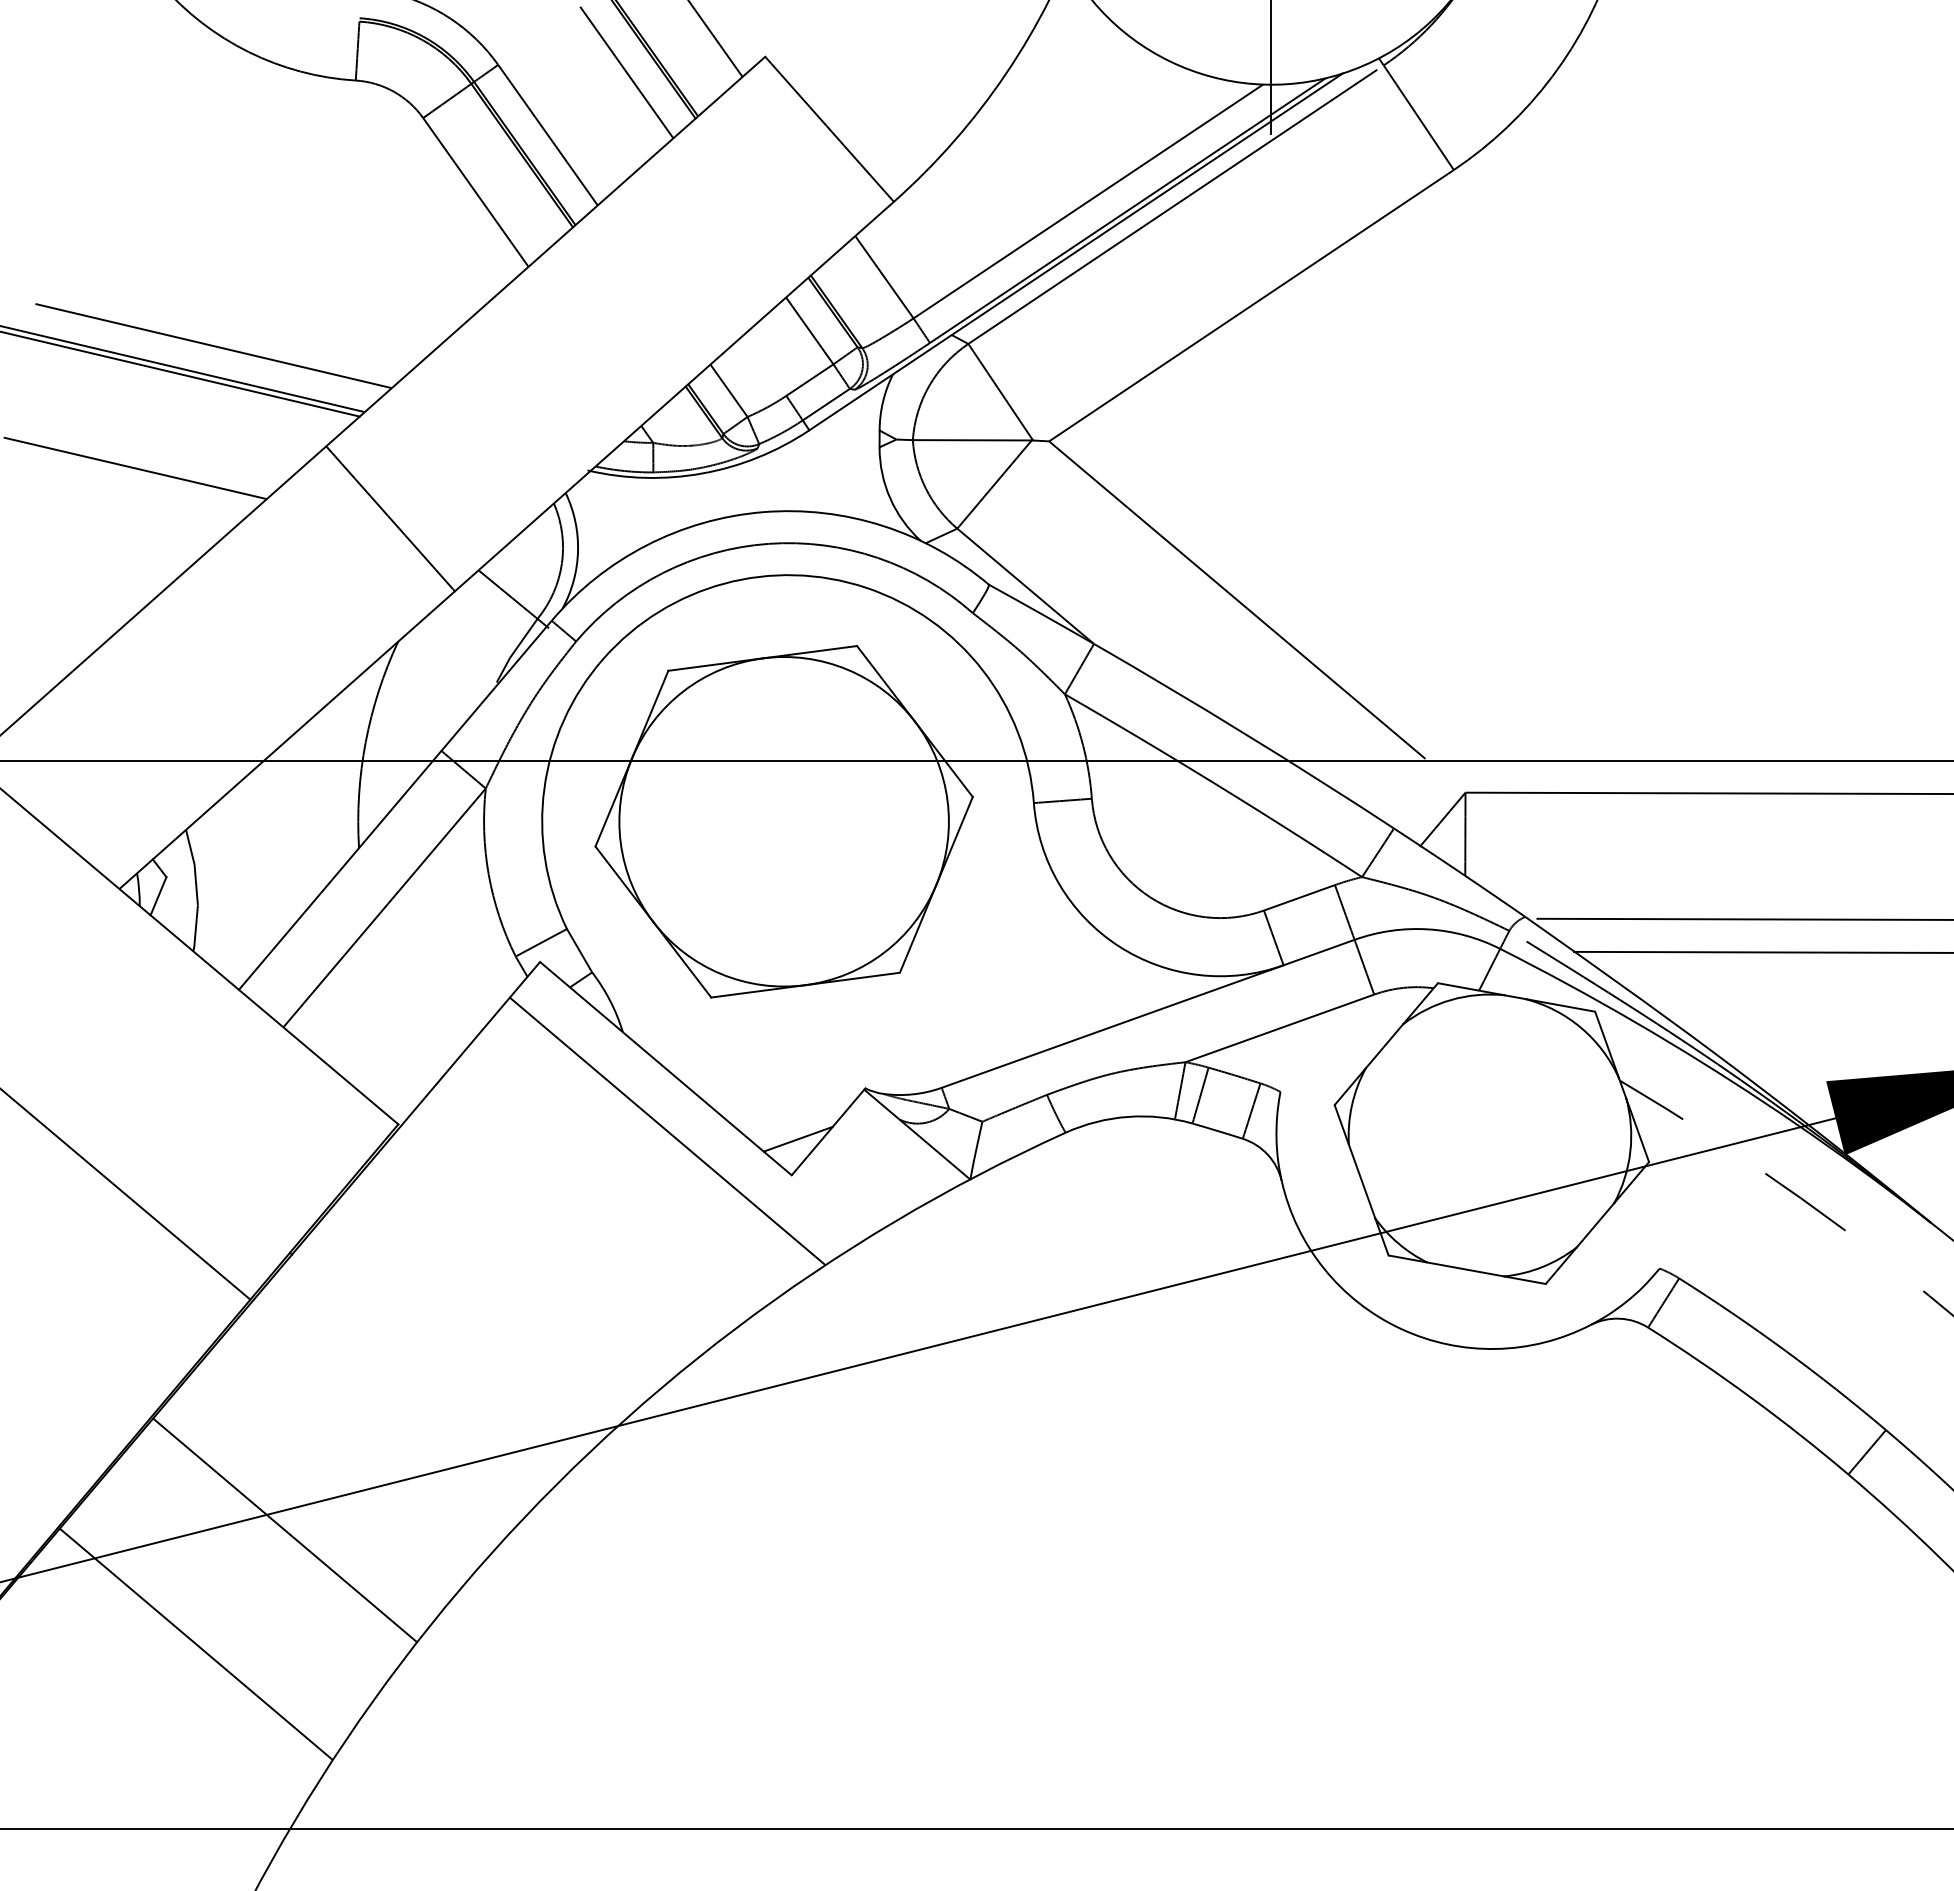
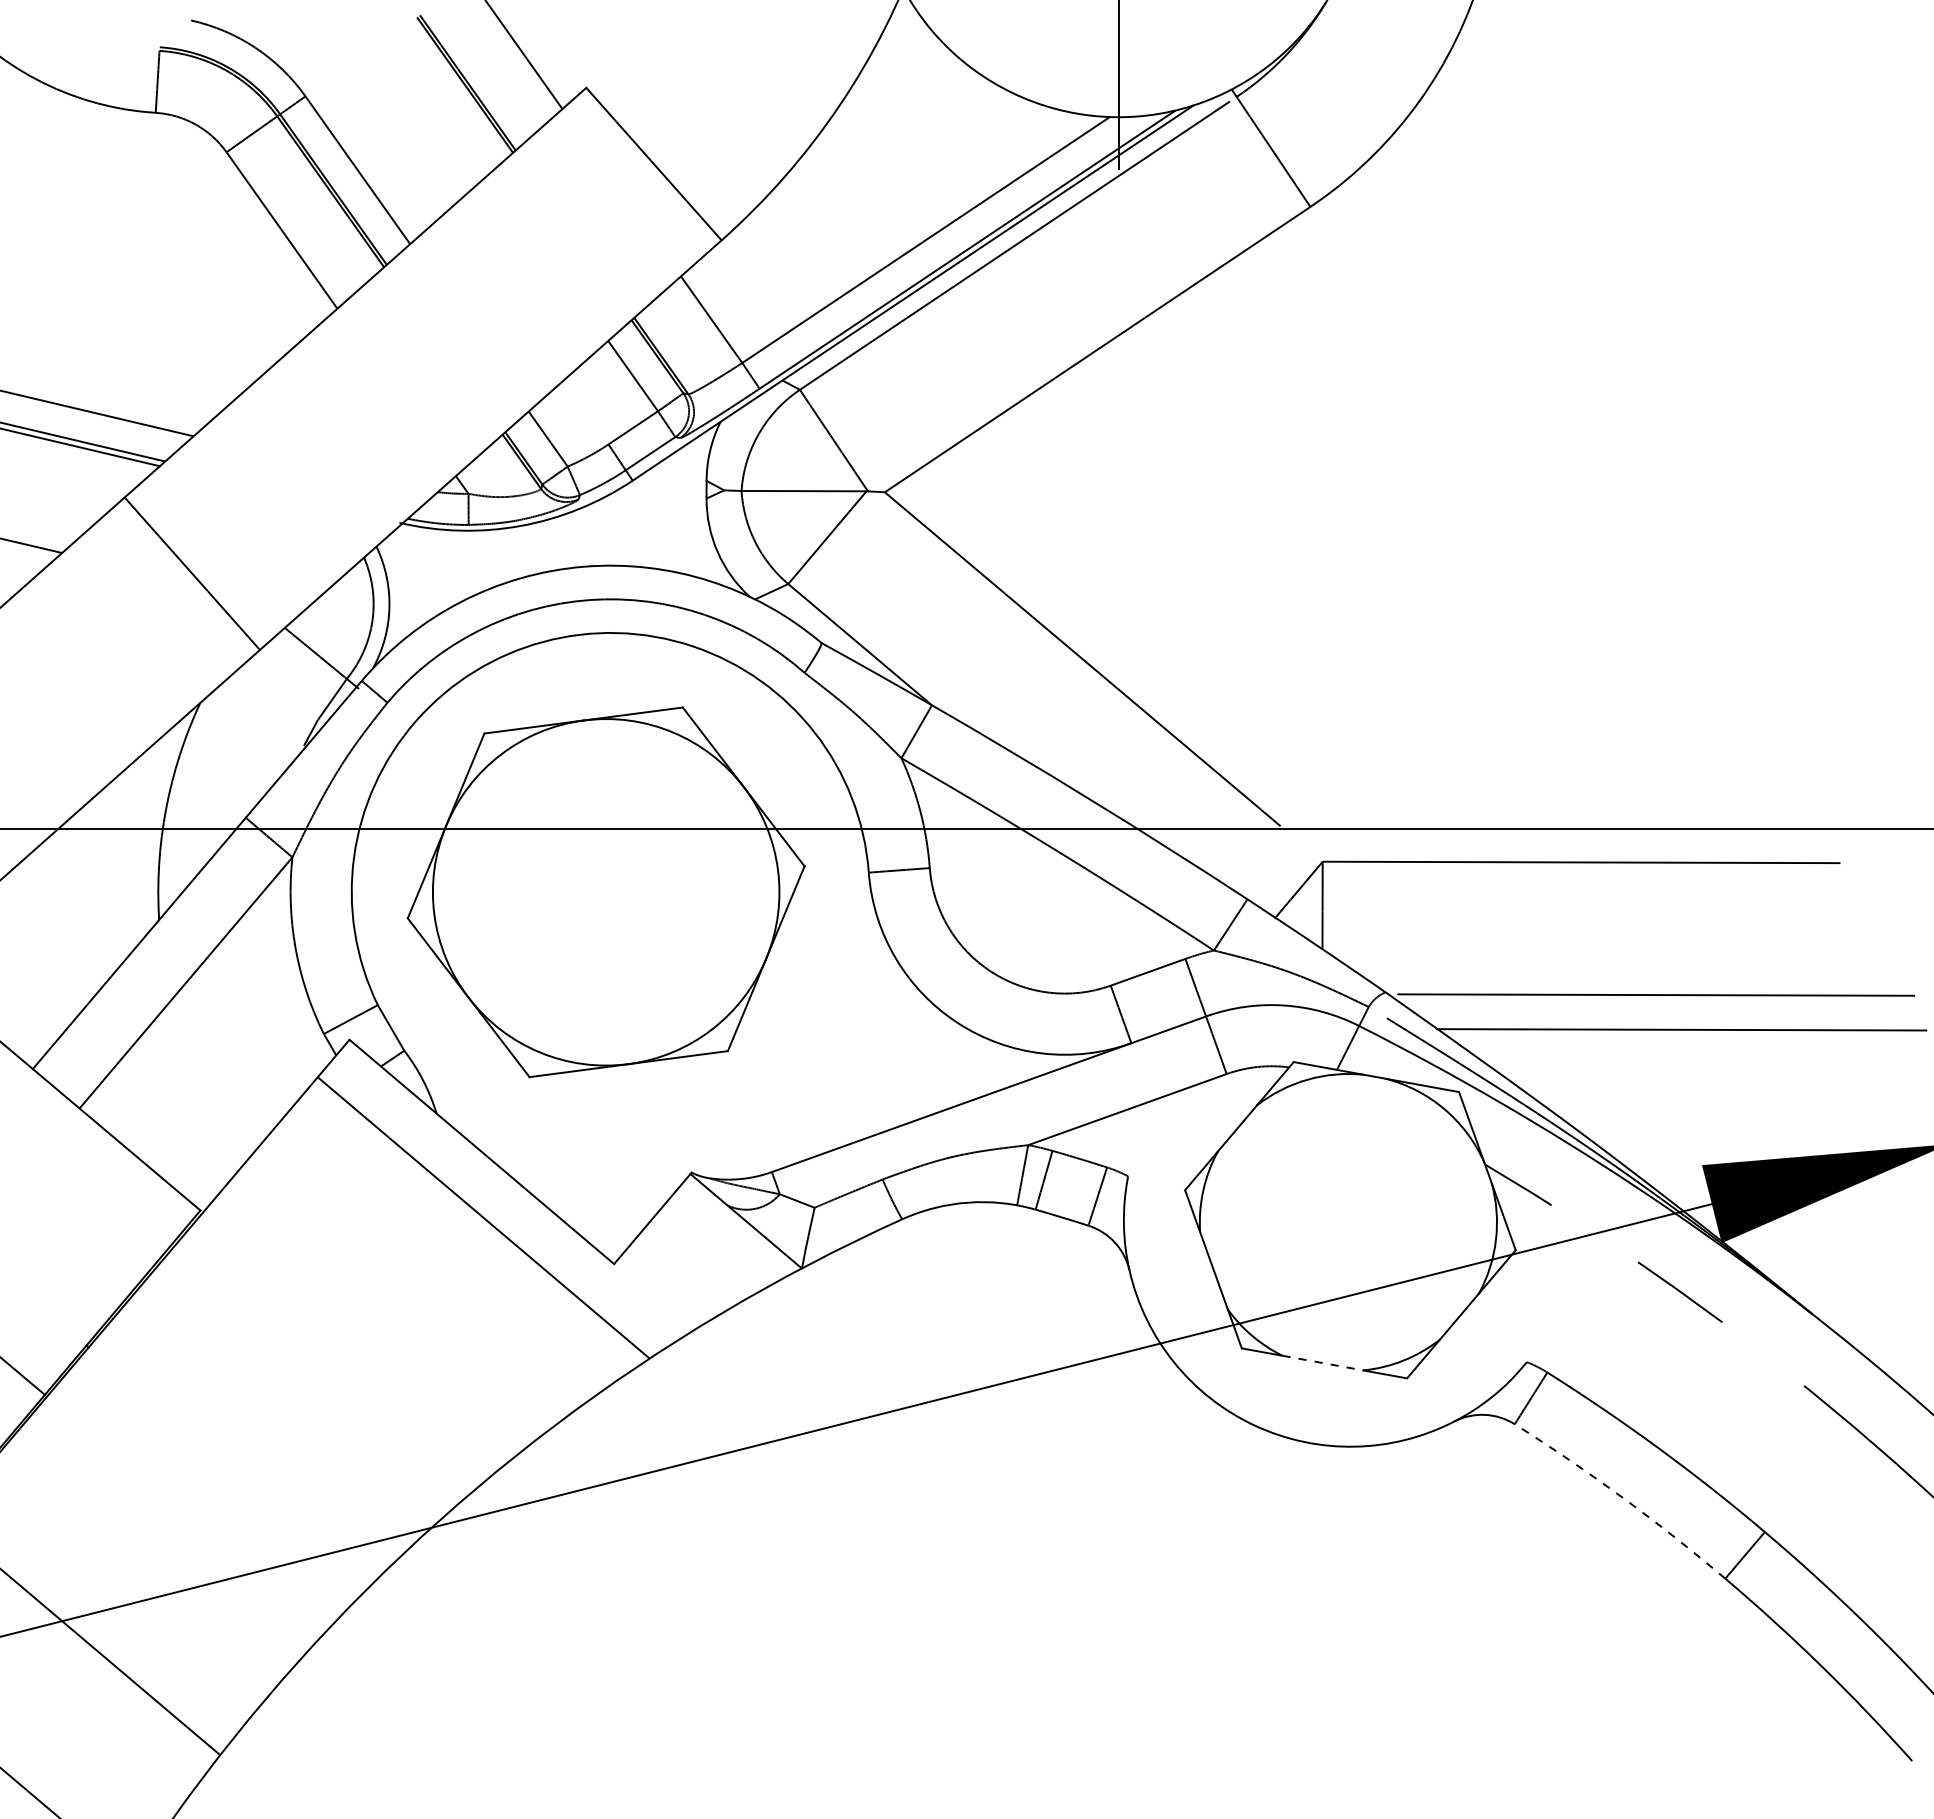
line: (626, 72) -> (440, 104), removed
line: (797, 1138) -> (620, 1225), removed
line: (1466, 1269) -> (1323, 1363), solid -> dashed
arc: (1750, 1397) -> (1622, 1497), solid -> dashed

